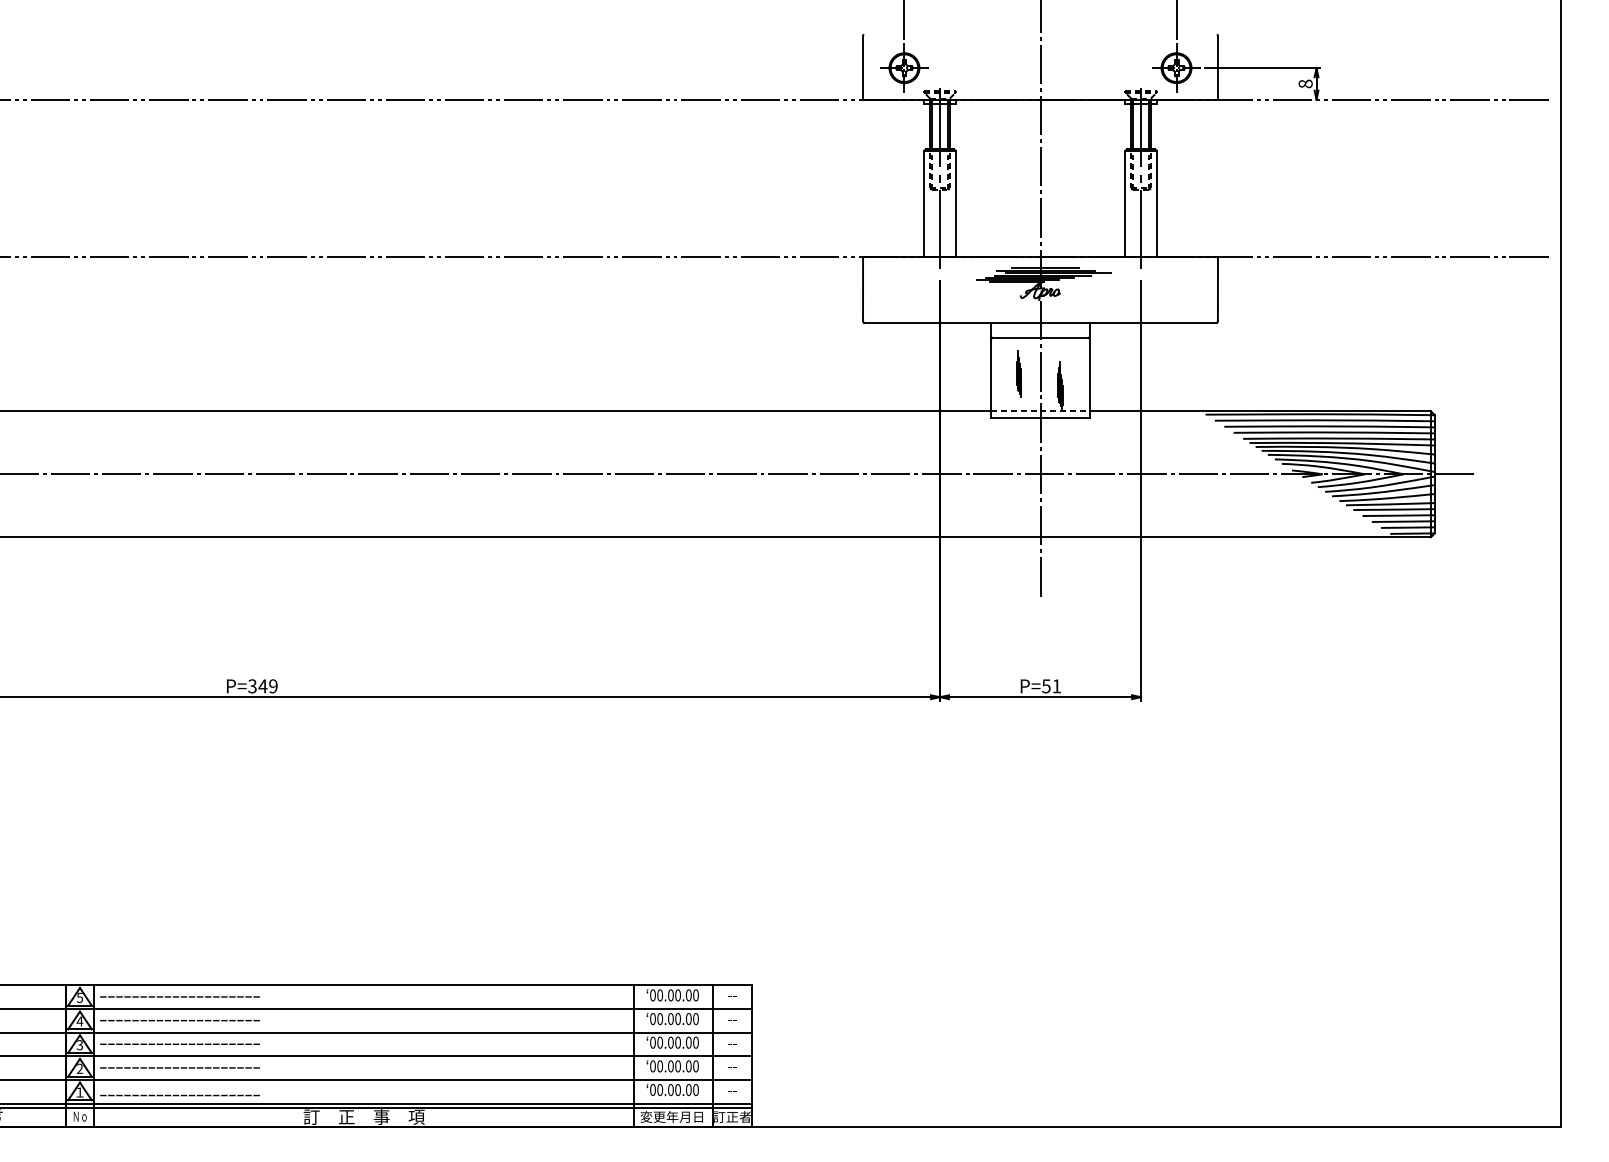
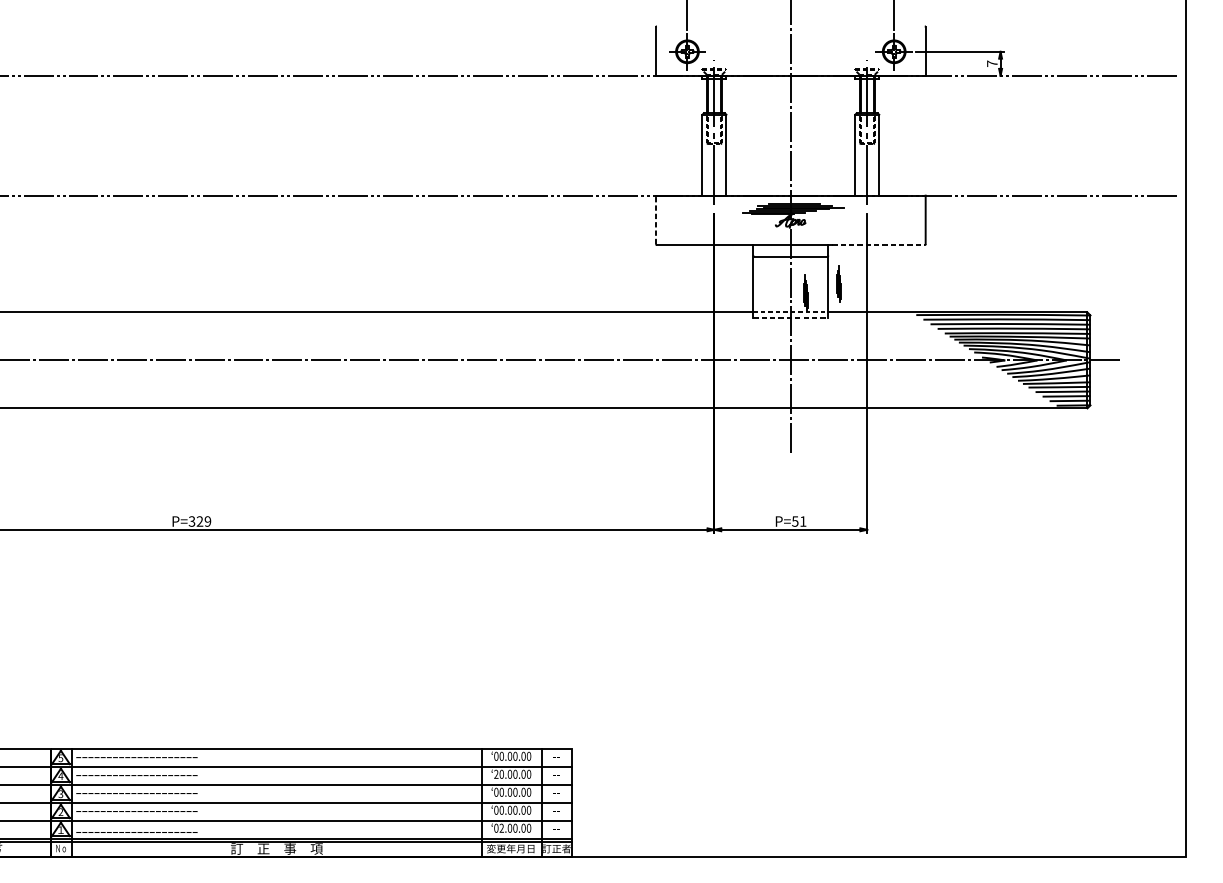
text: (1305, 83) -> (992, 63), 8 -> 7
line: (863, 289) -> (656, 219), solid -> dashed
line: (1155, 322) -> (878, 245), solid -> dashed
part: (1018, 373) -> (838, 283), moved
line: (1040, 417) -> (790, 317), solid -> dashed
text: (262, 686) -> (199, 521), P=349 -> P=329
text: (652, 1019) -> (495, 774), 00.00.00 -> 20.00.00
text: (660, 1090) -> (502, 828), 00.00.00 -> 02.00.00

